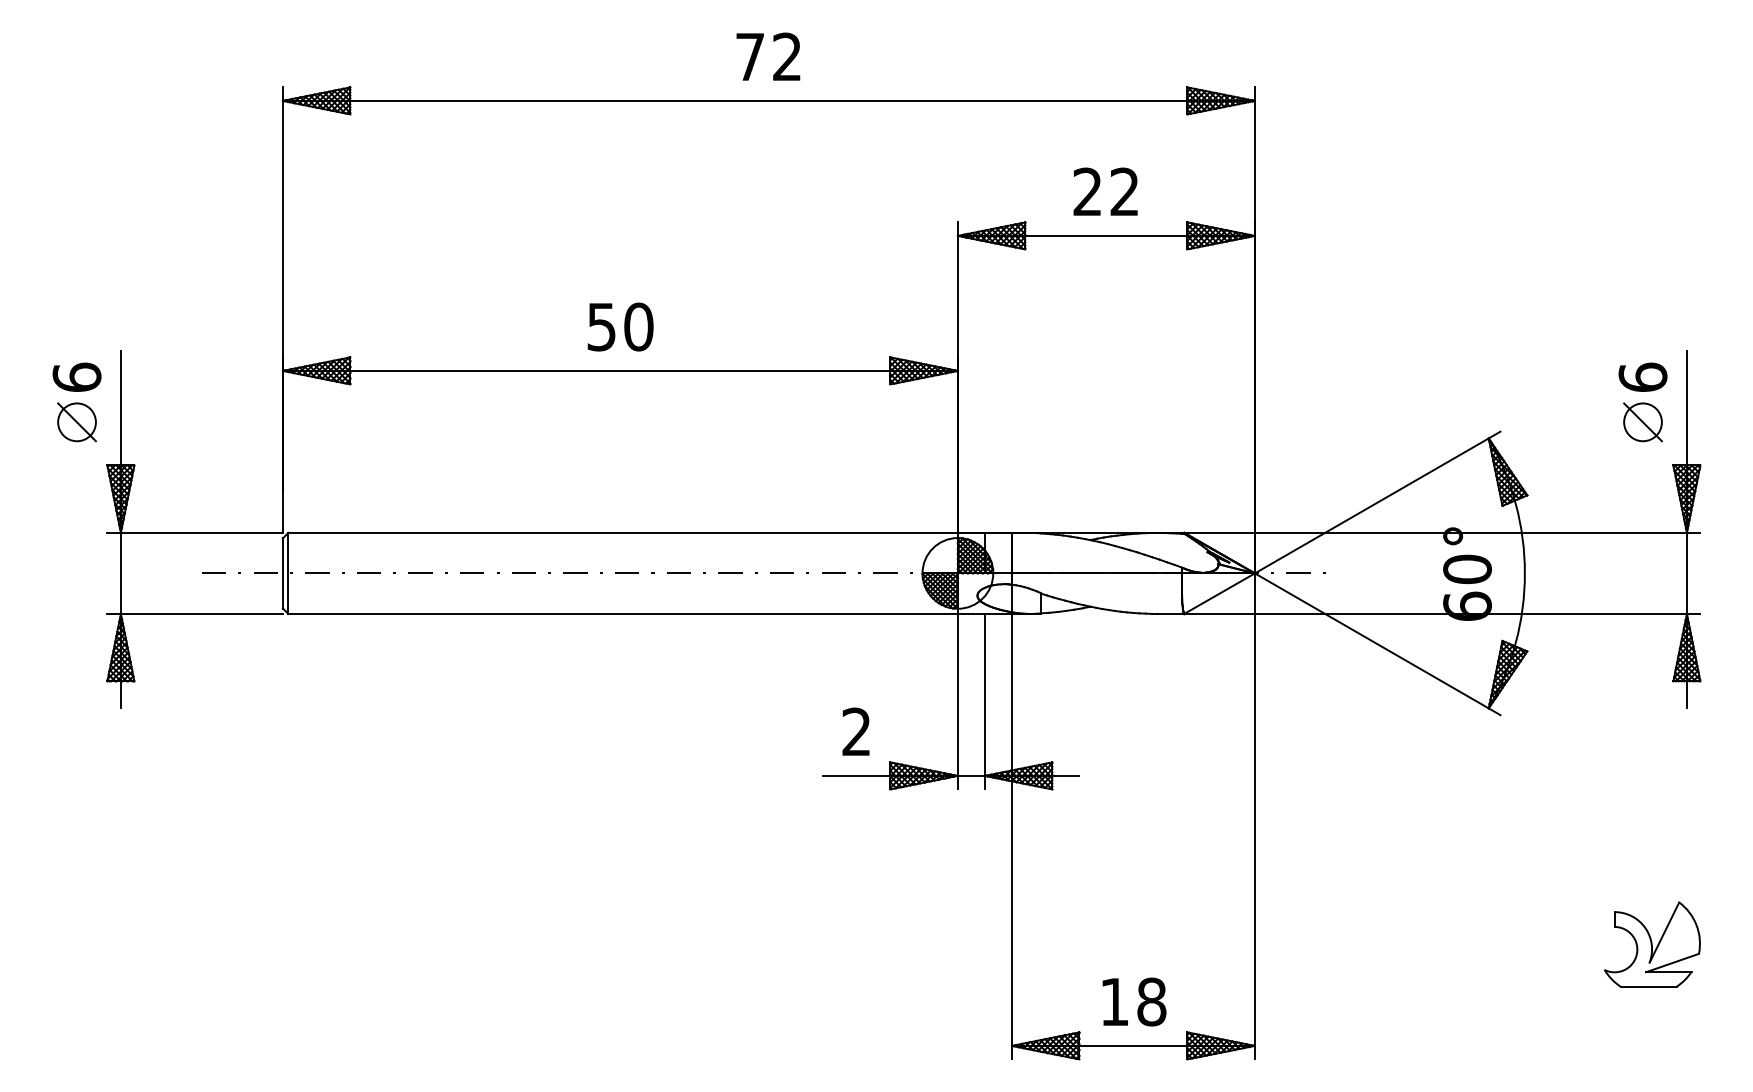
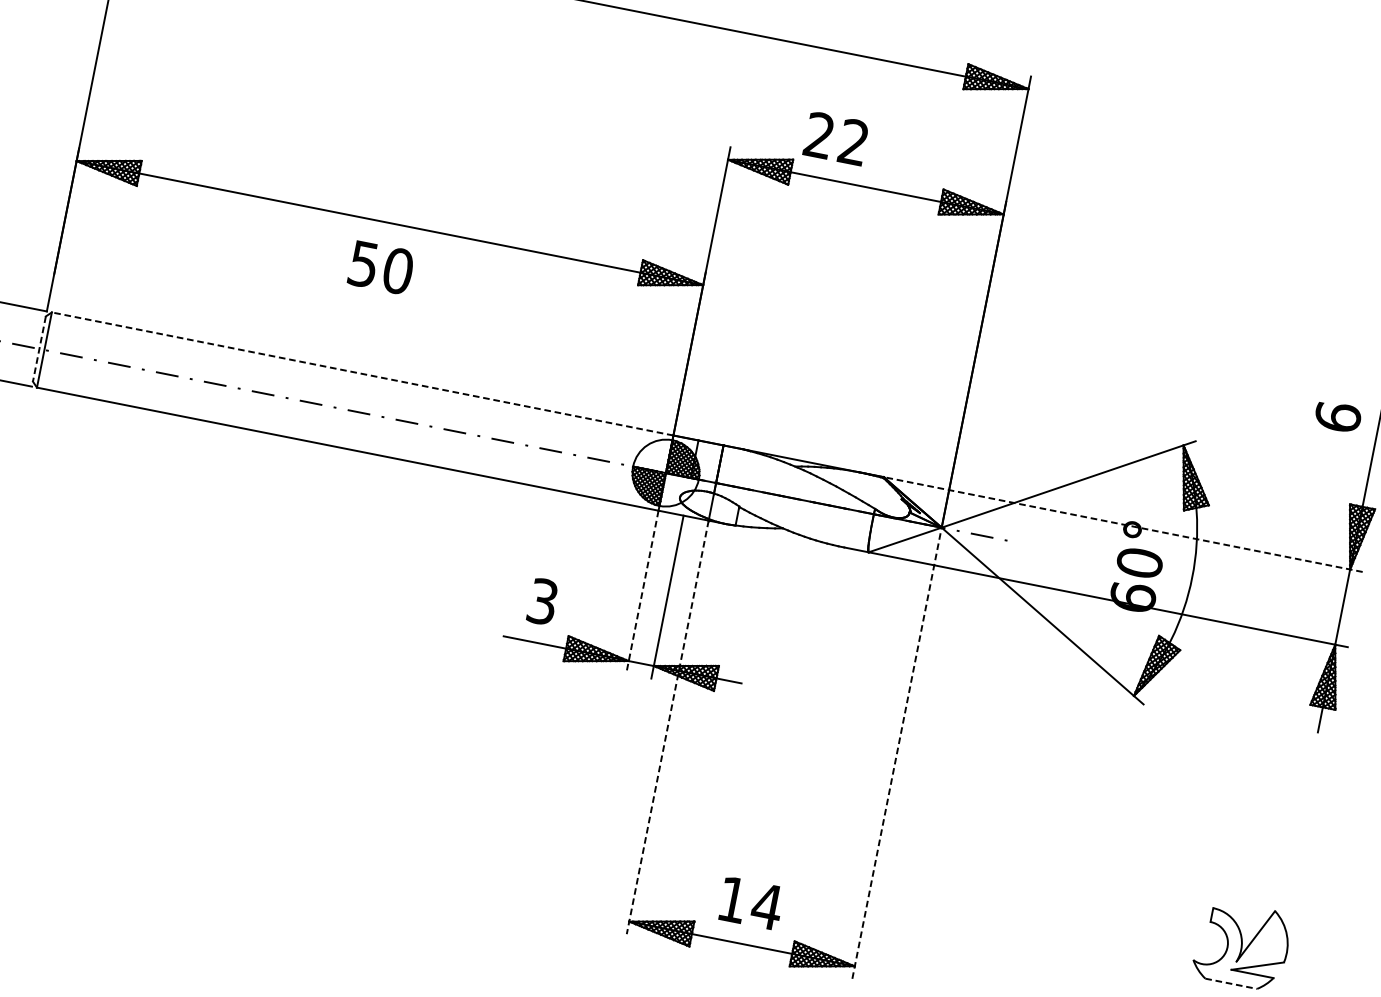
text: (1105, 191) -> (836, 138), moved
text: (620, 326) -> (381, 267), moved
part: (1642, 422) -> (1329, 458), removed
line: (623, 532) -> (363, 373), solid -> dashed
line: (1442, 532) -> (1123, 524), solid -> dashed
line: (282, 573) -> (39, 349), solid -> dashed
line: (957, 701) -> (642, 591), solid -> dashed
text: (856, 731) -> (542, 601), 2 -> 3
line: (1254, 816) -> (896, 753), solid -> dashed
line: (1011, 836) -> (667, 727), solid -> dashed
line: (1648, 986) -> (1231, 983), solid -> dashed
text: (1151, 1001) -> (767, 906), 18 -> 14

